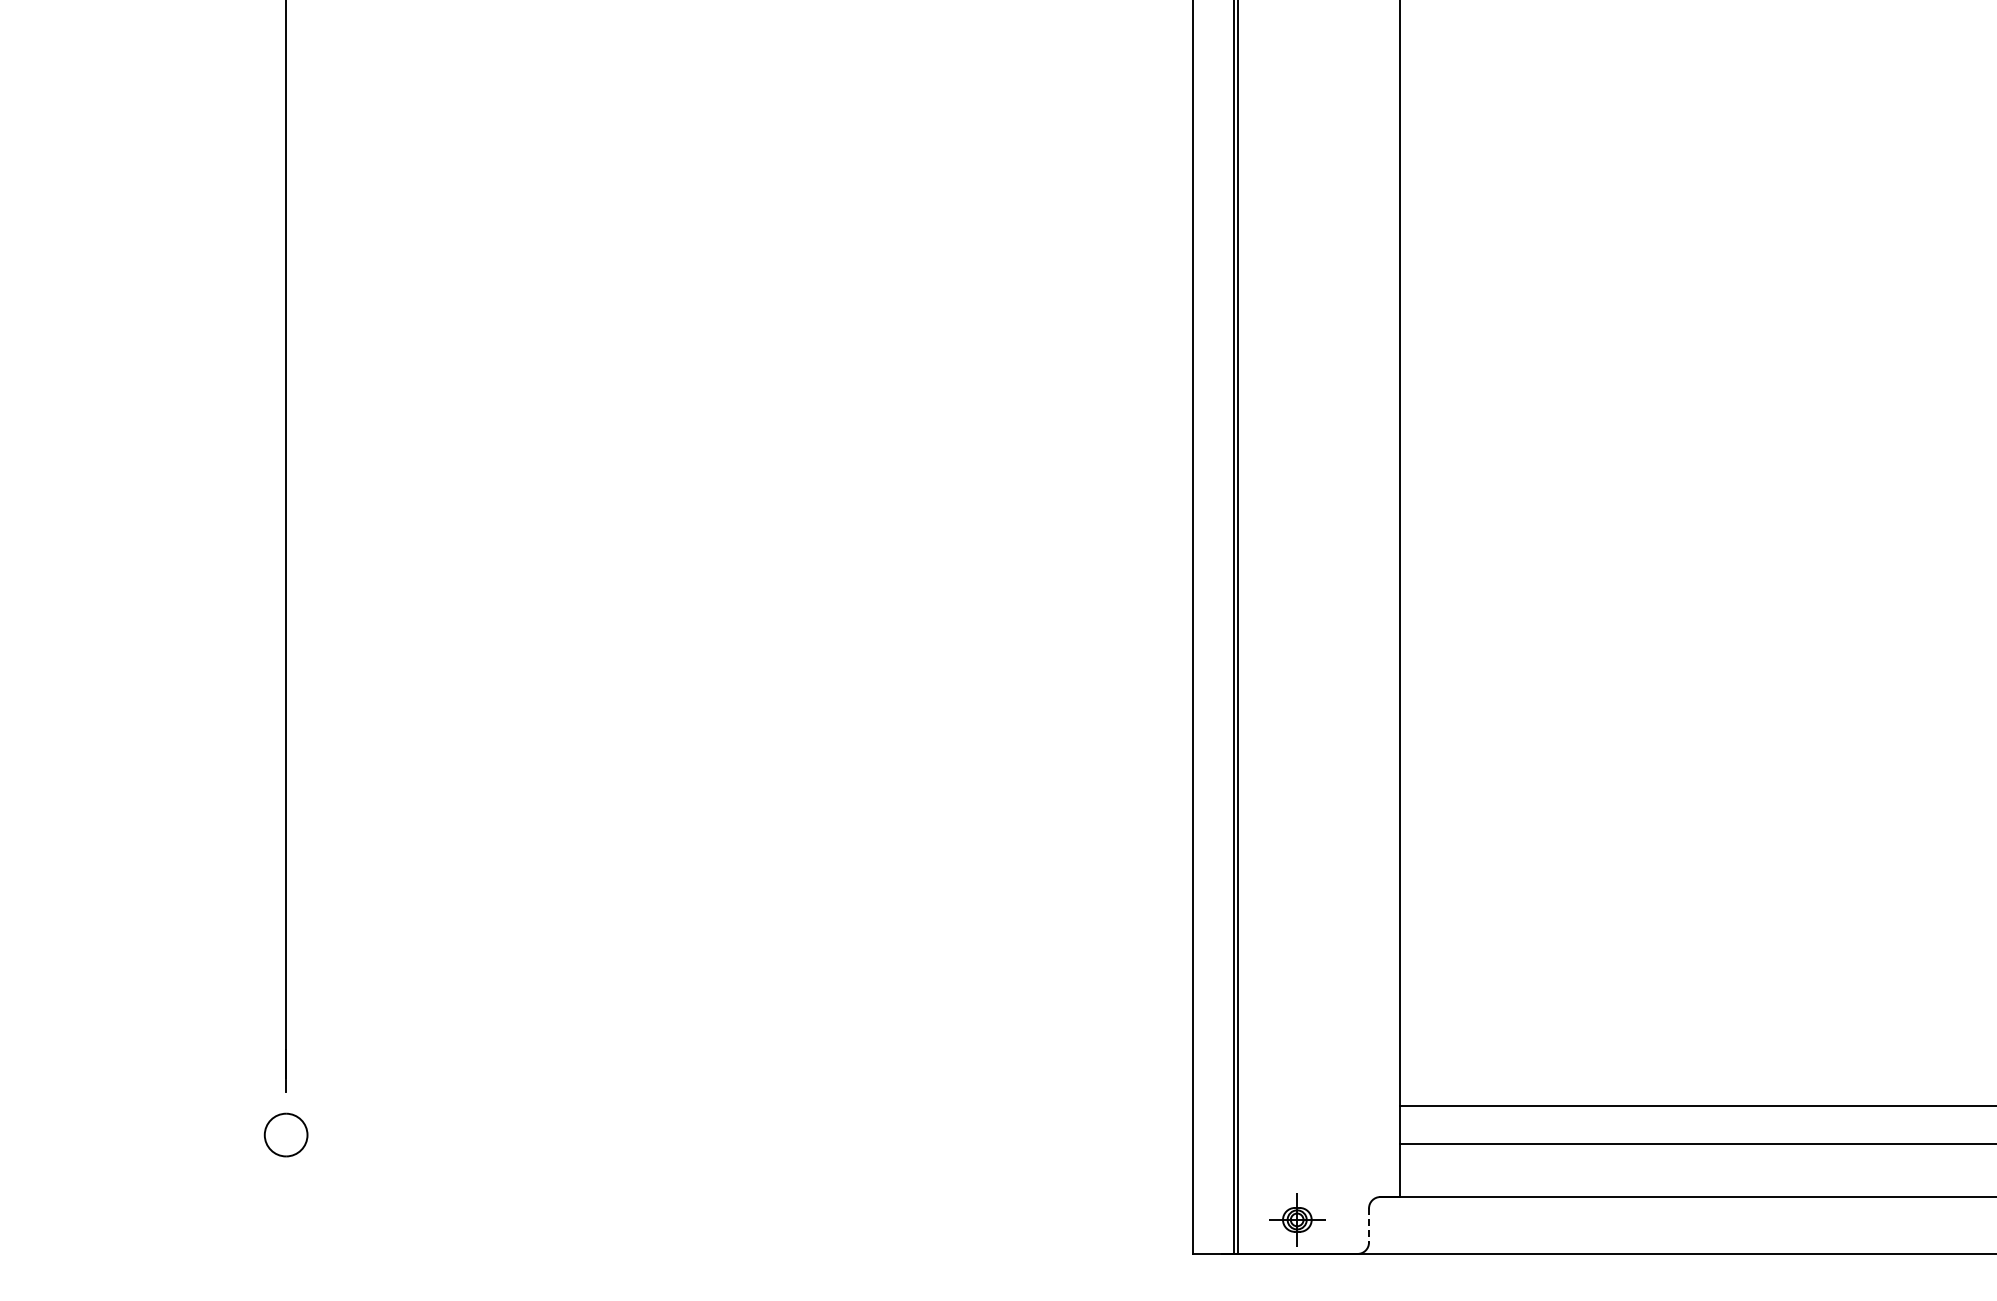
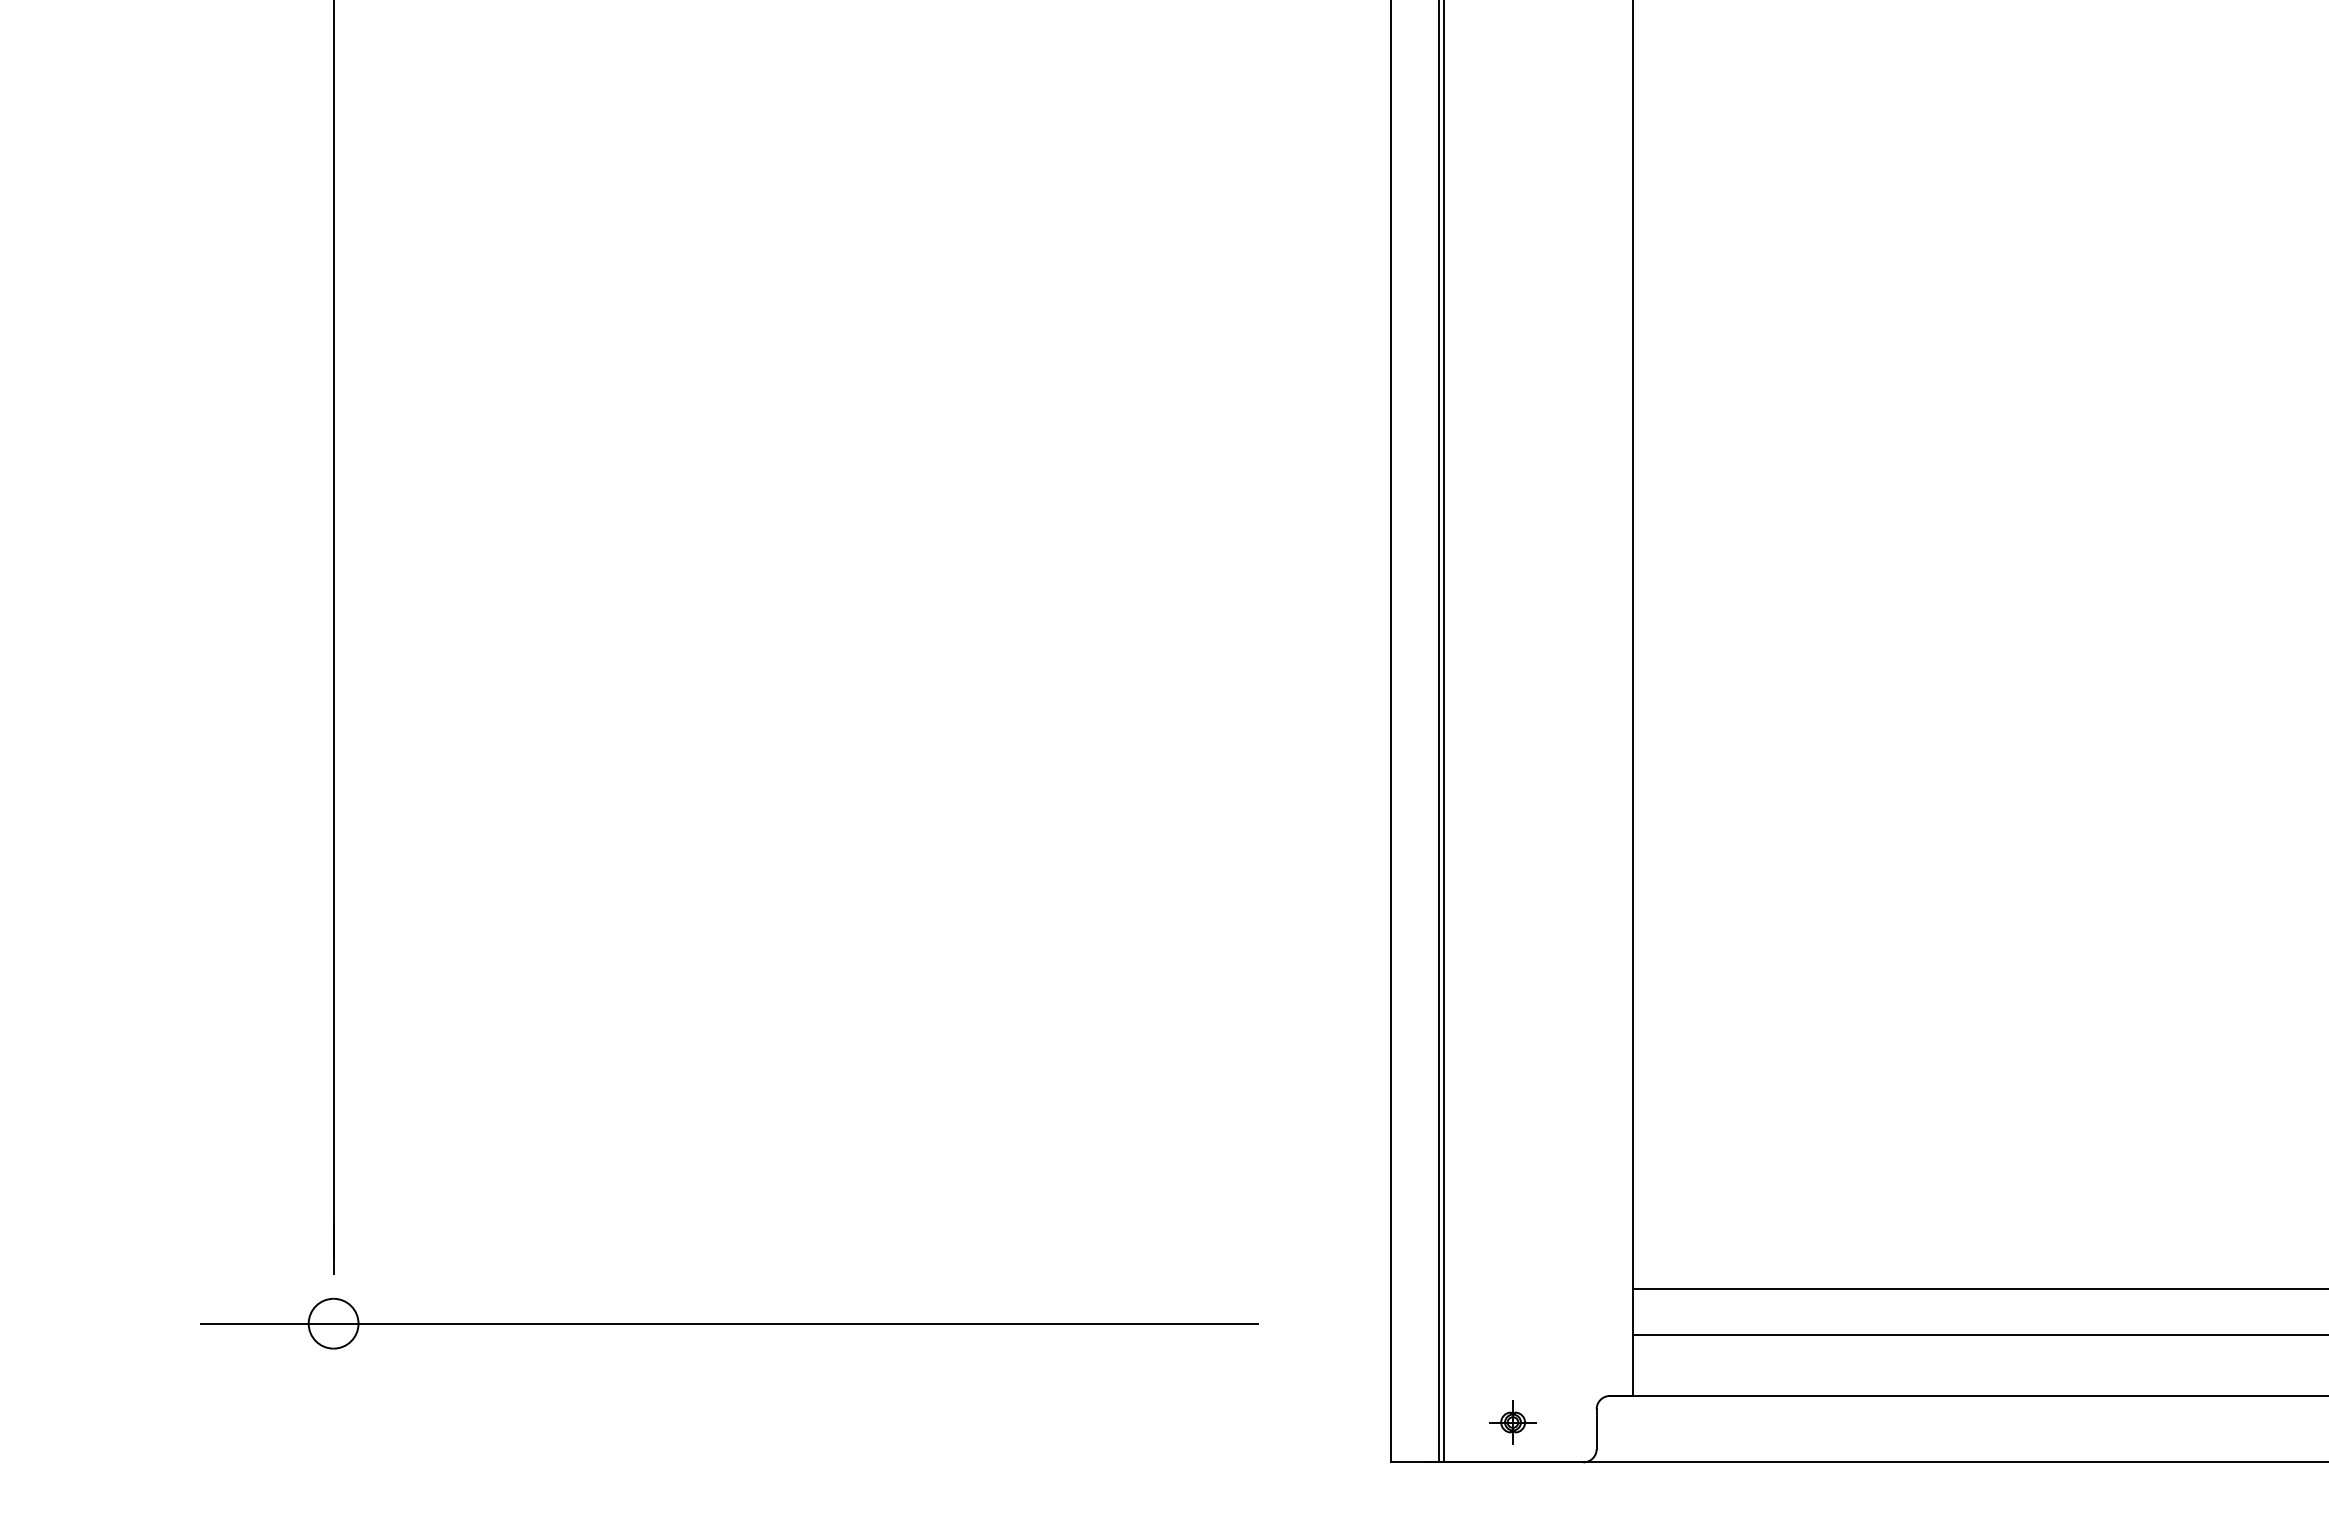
line: (625, 1135) -> (729, 1324), added
part: (1297, 1219) -> (1513, 1422), size x0.71
line: (1369, 1225) -> (1597, 1429), dashed -> solid

